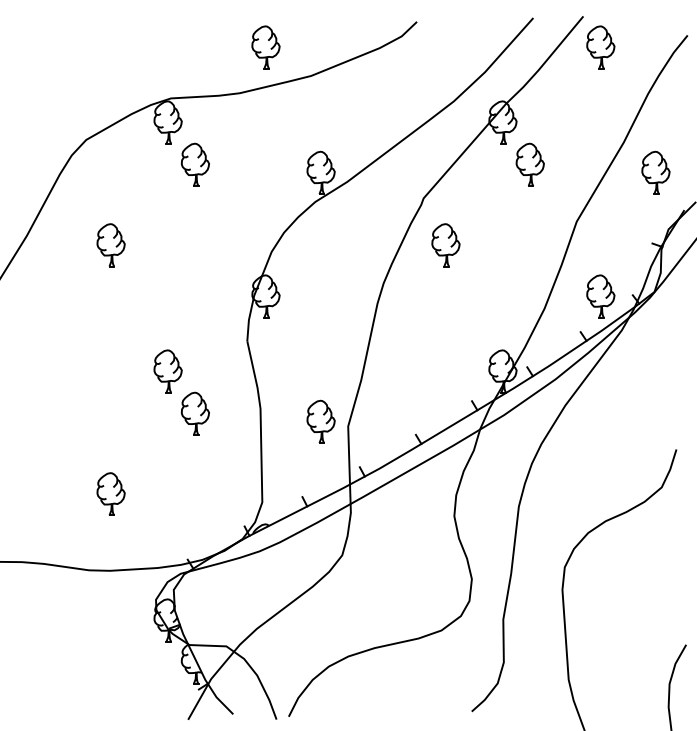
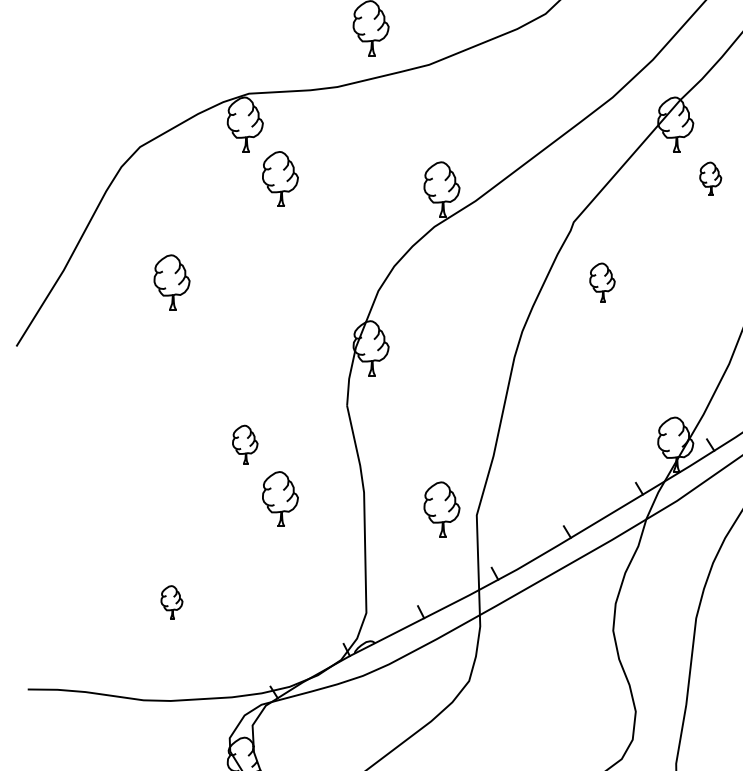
part: (529, 164) -> (709, 178), size x0.6
part: (445, 245) -> (601, 282), size x0.7
part: (167, 371) -> (244, 444), size x0.7
part: (110, 493) -> (171, 601), size x0.6

